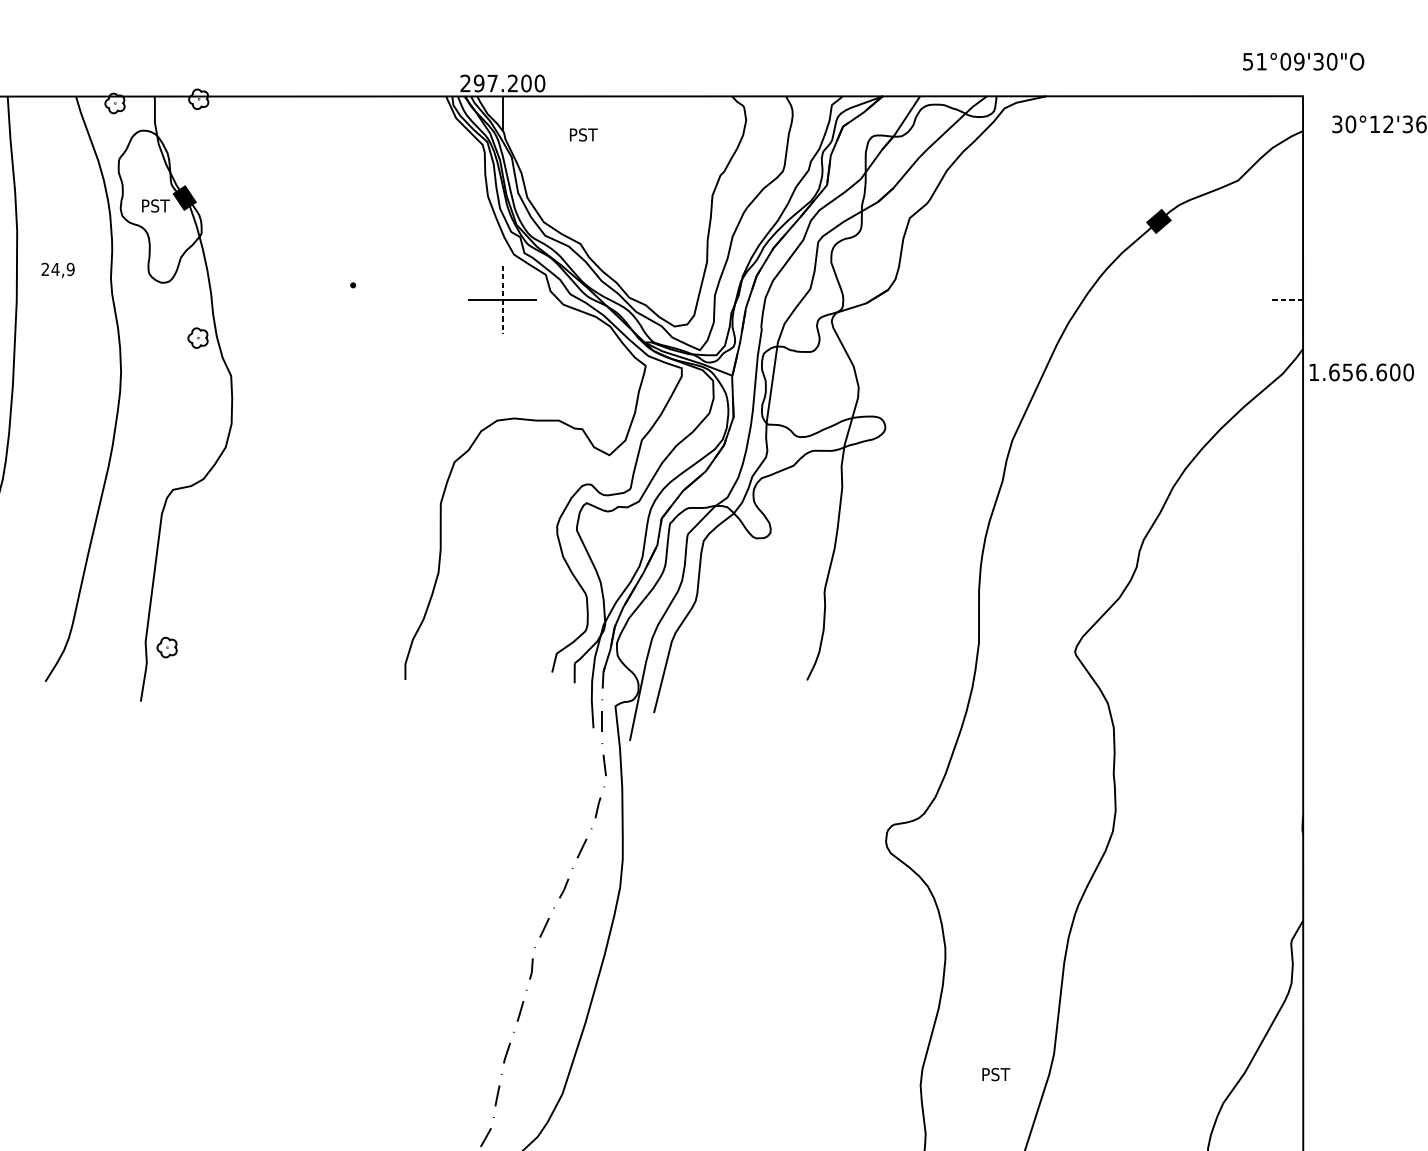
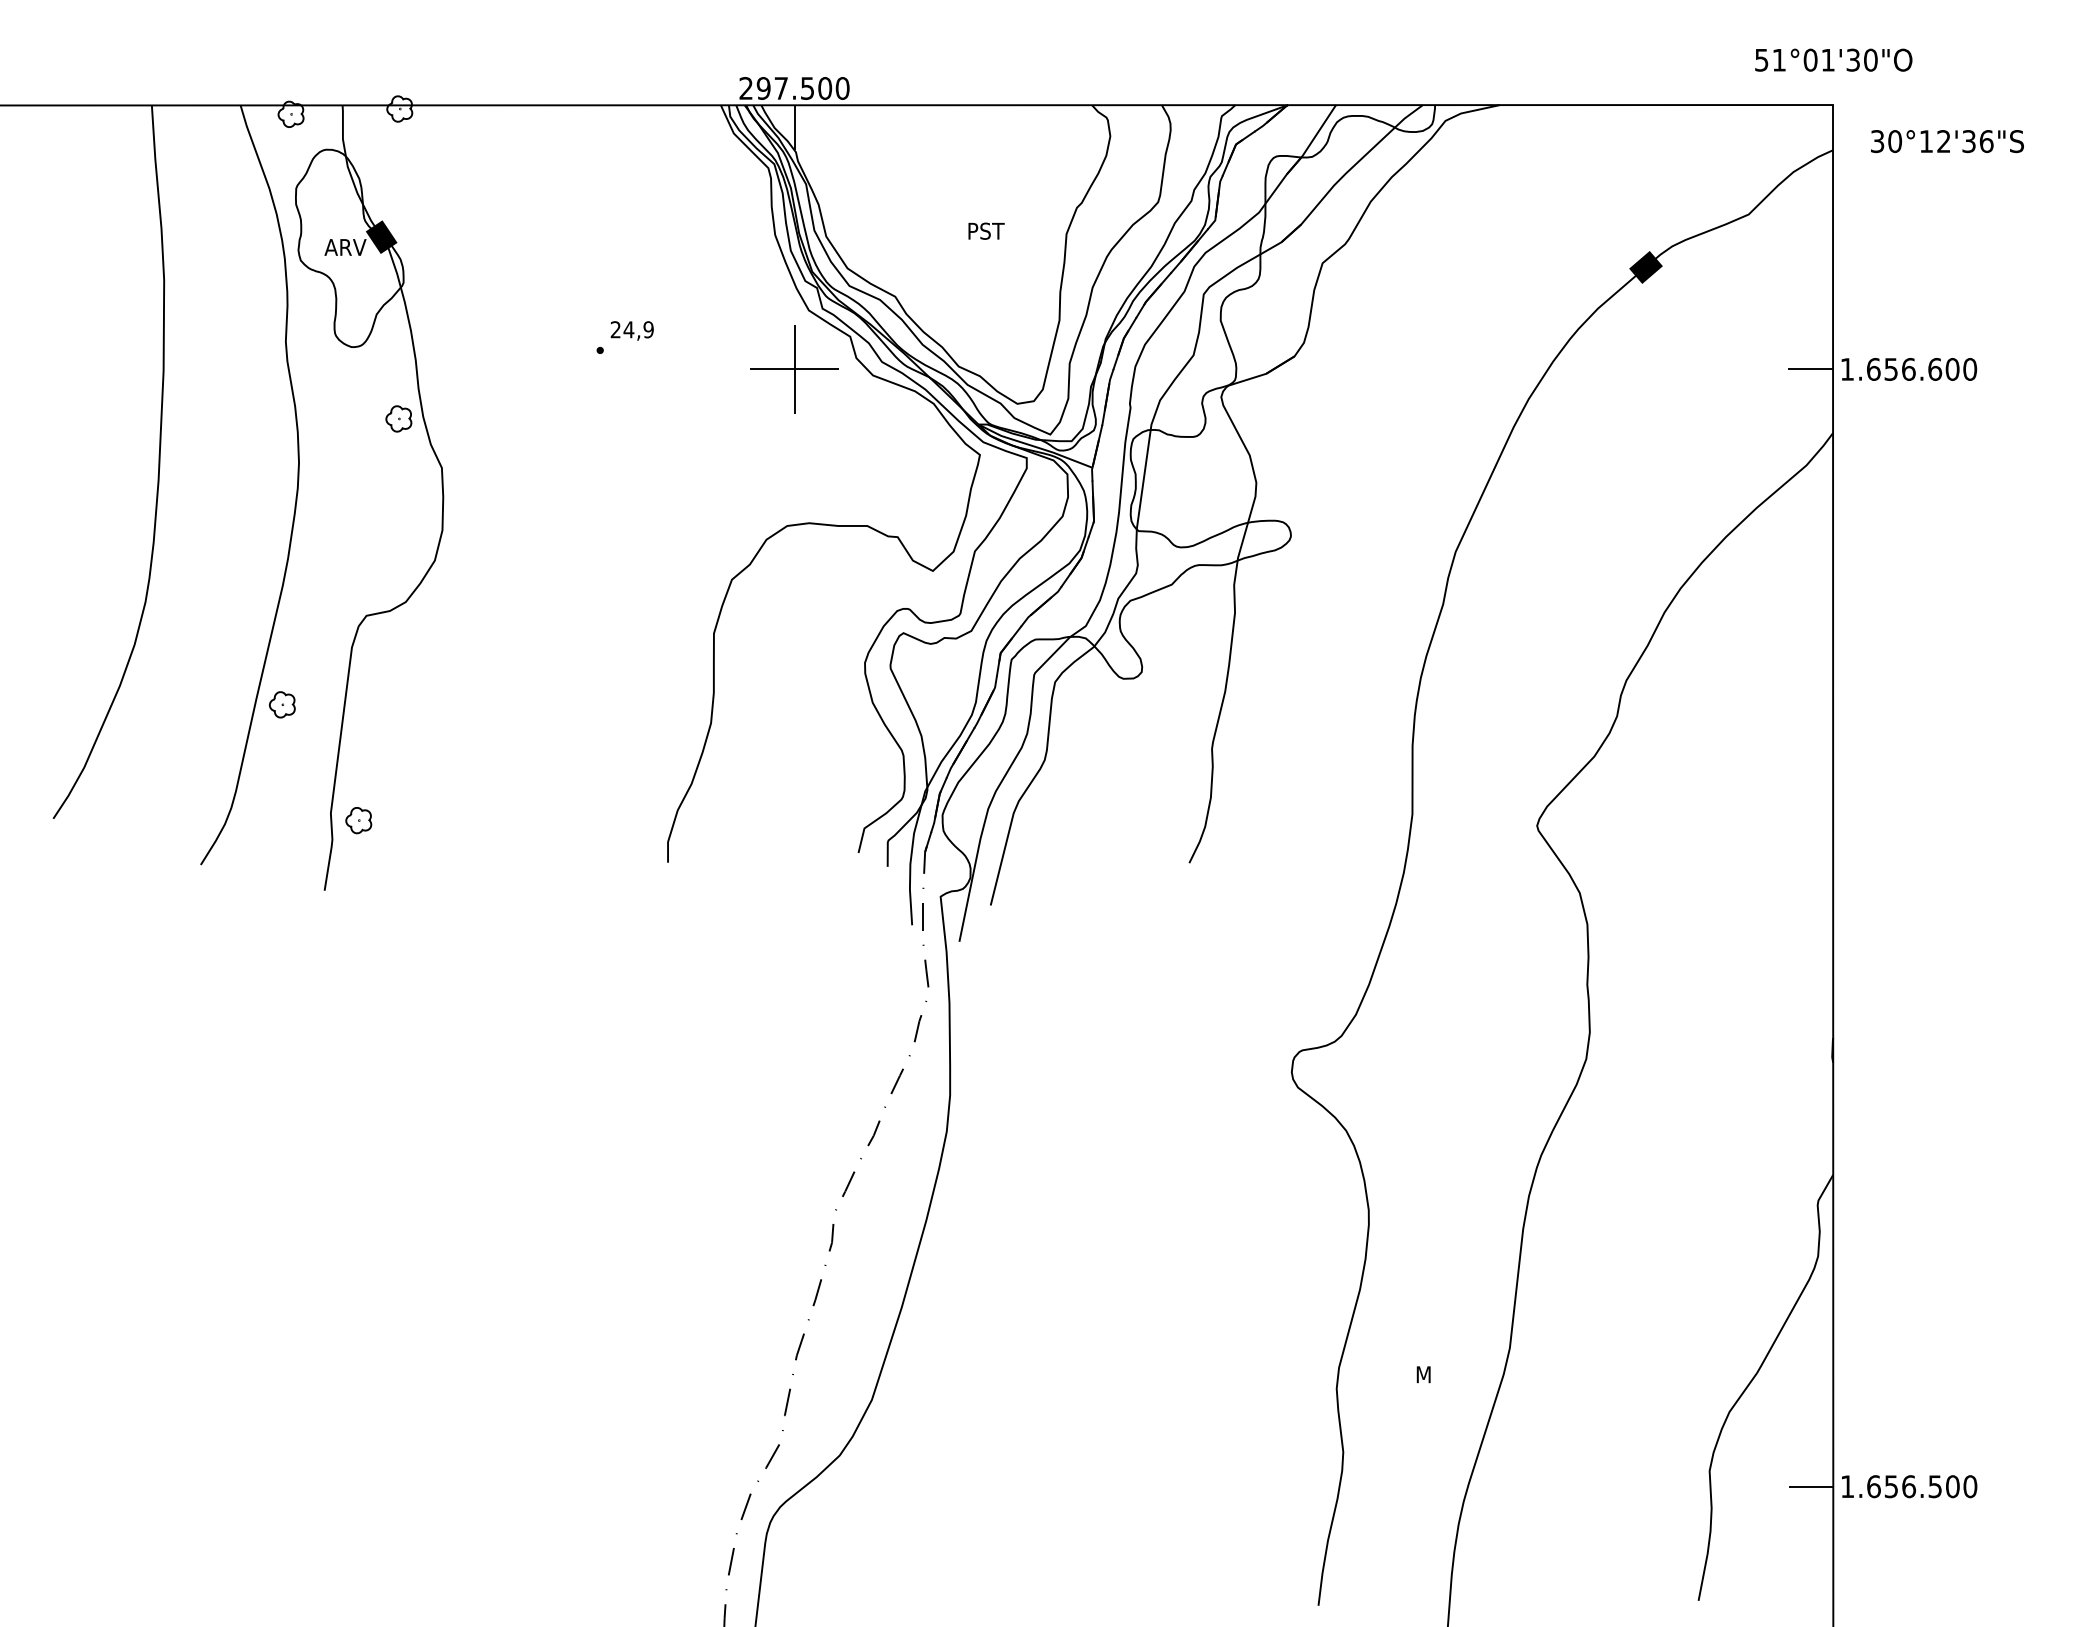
text: (1298, 61) -> (1827, 59), 51°09'30"O -> 51°01'30"O
text: (512, 83) -> (807, 88), 297.200 -> 297.500
text: (583, 134) -> (986, 230), moved
text: (156, 206) -> (345, 247), PST -> ARV
text: (57, 269) -> (631, 330), moved
line: (502, 300) -> (794, 369), dashed -> solid
line: (1285, 300) -> (1810, 369), dashed -> solid
text: (1361, 372) -> (1909, 369), moved
part: (108, 558) -> (282, 704), added
text: (996, 1074) -> (1435, 1374), PST -> M

